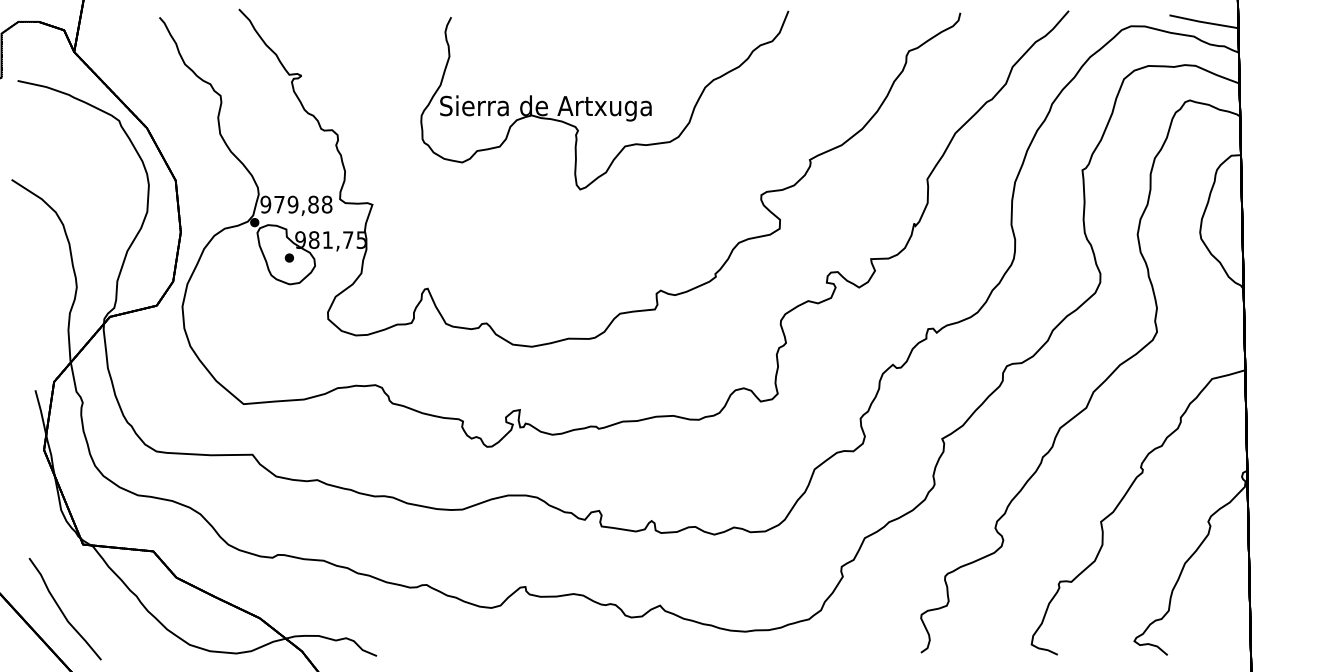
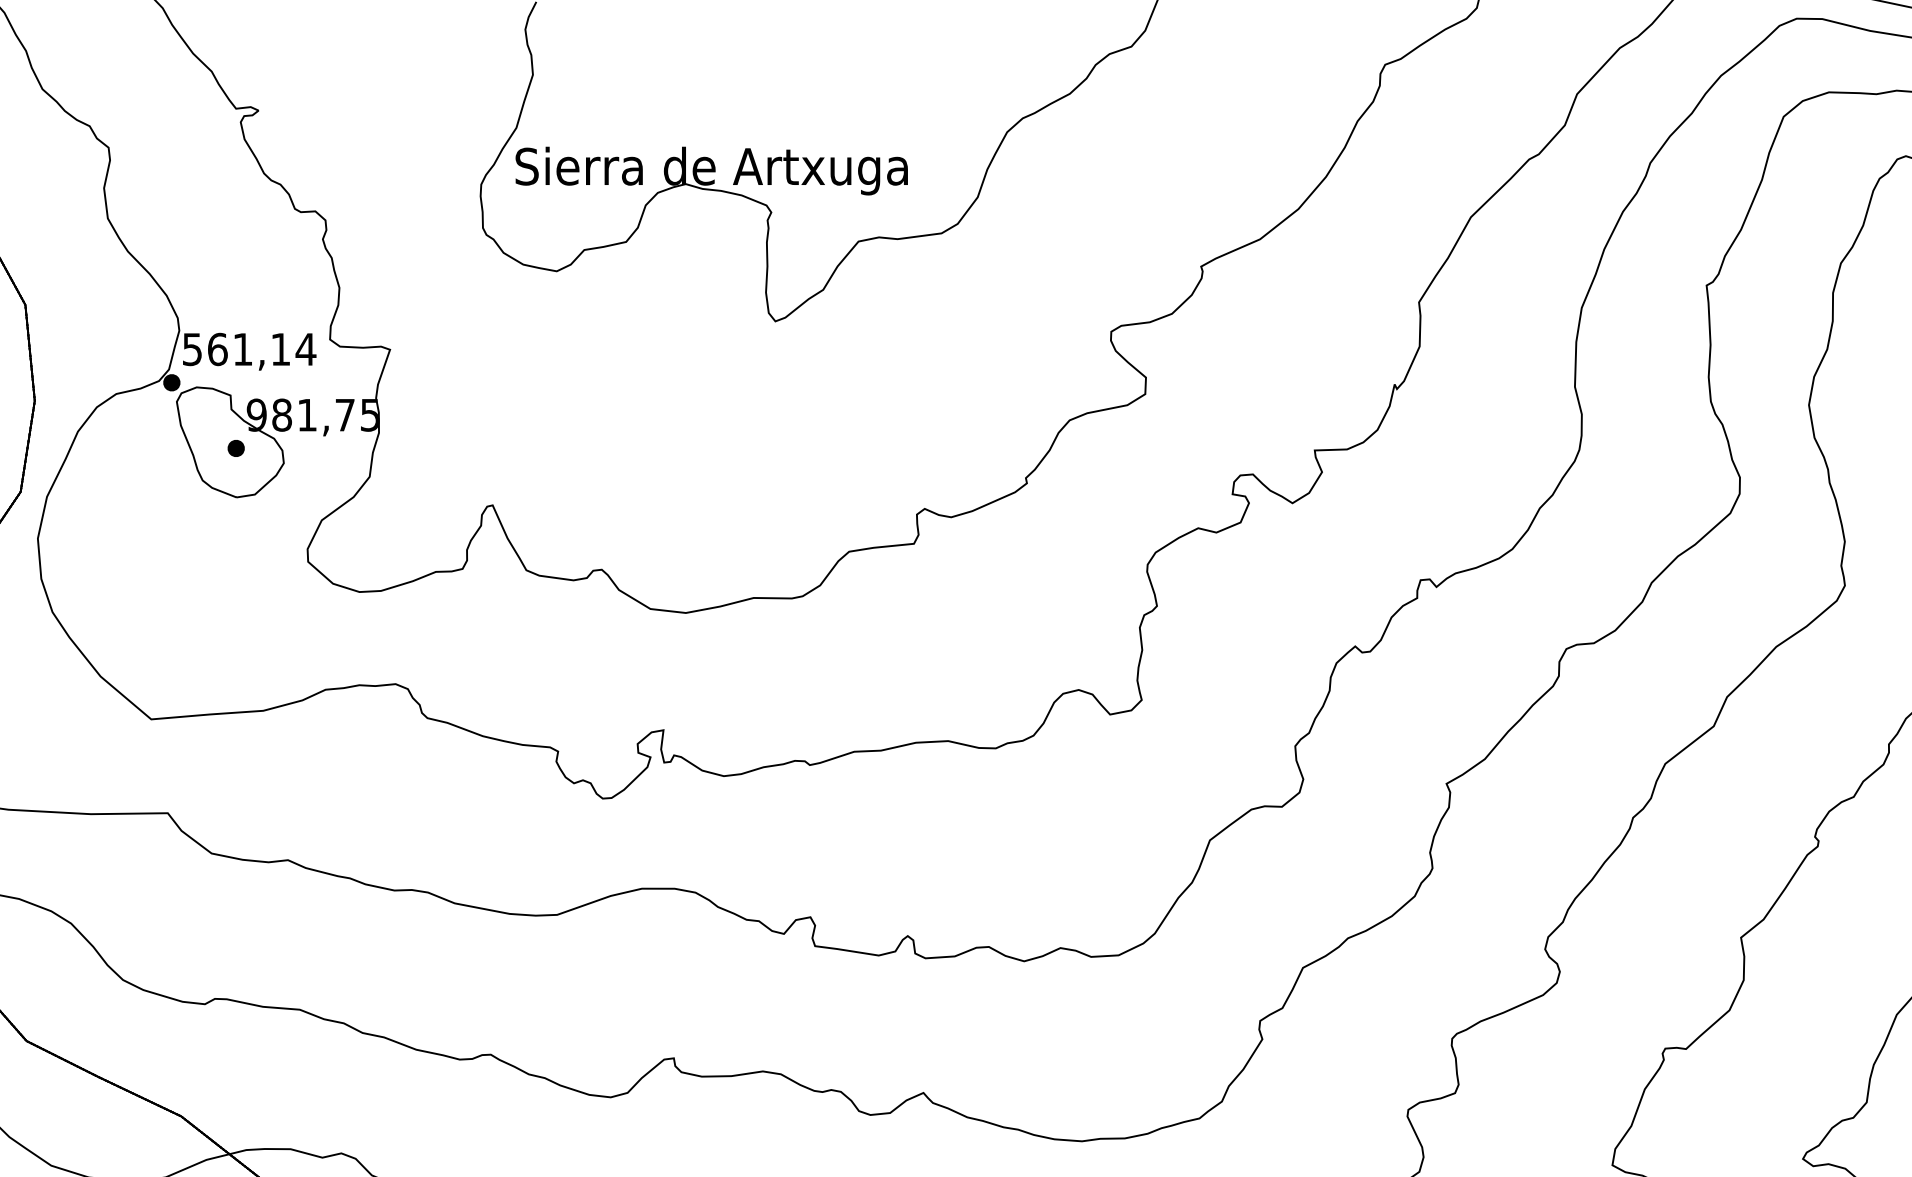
text: (296, 204) -> (249, 349), 979,88 -> 561,14

